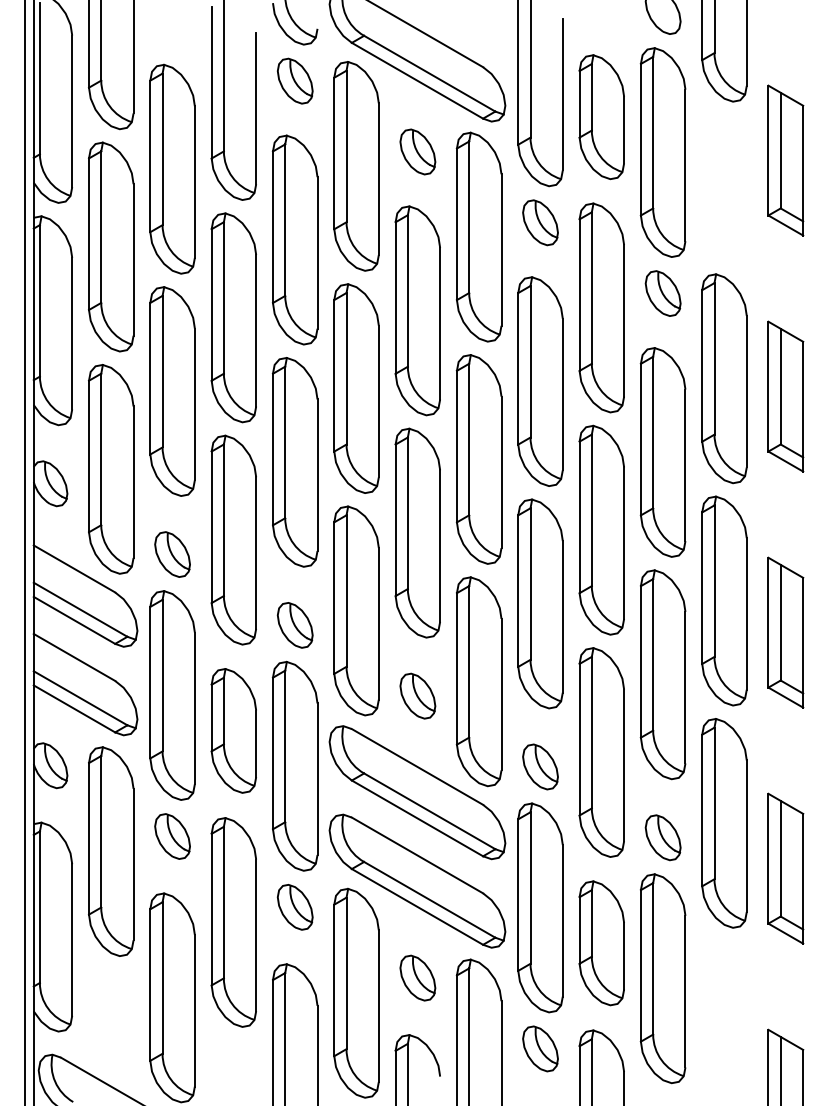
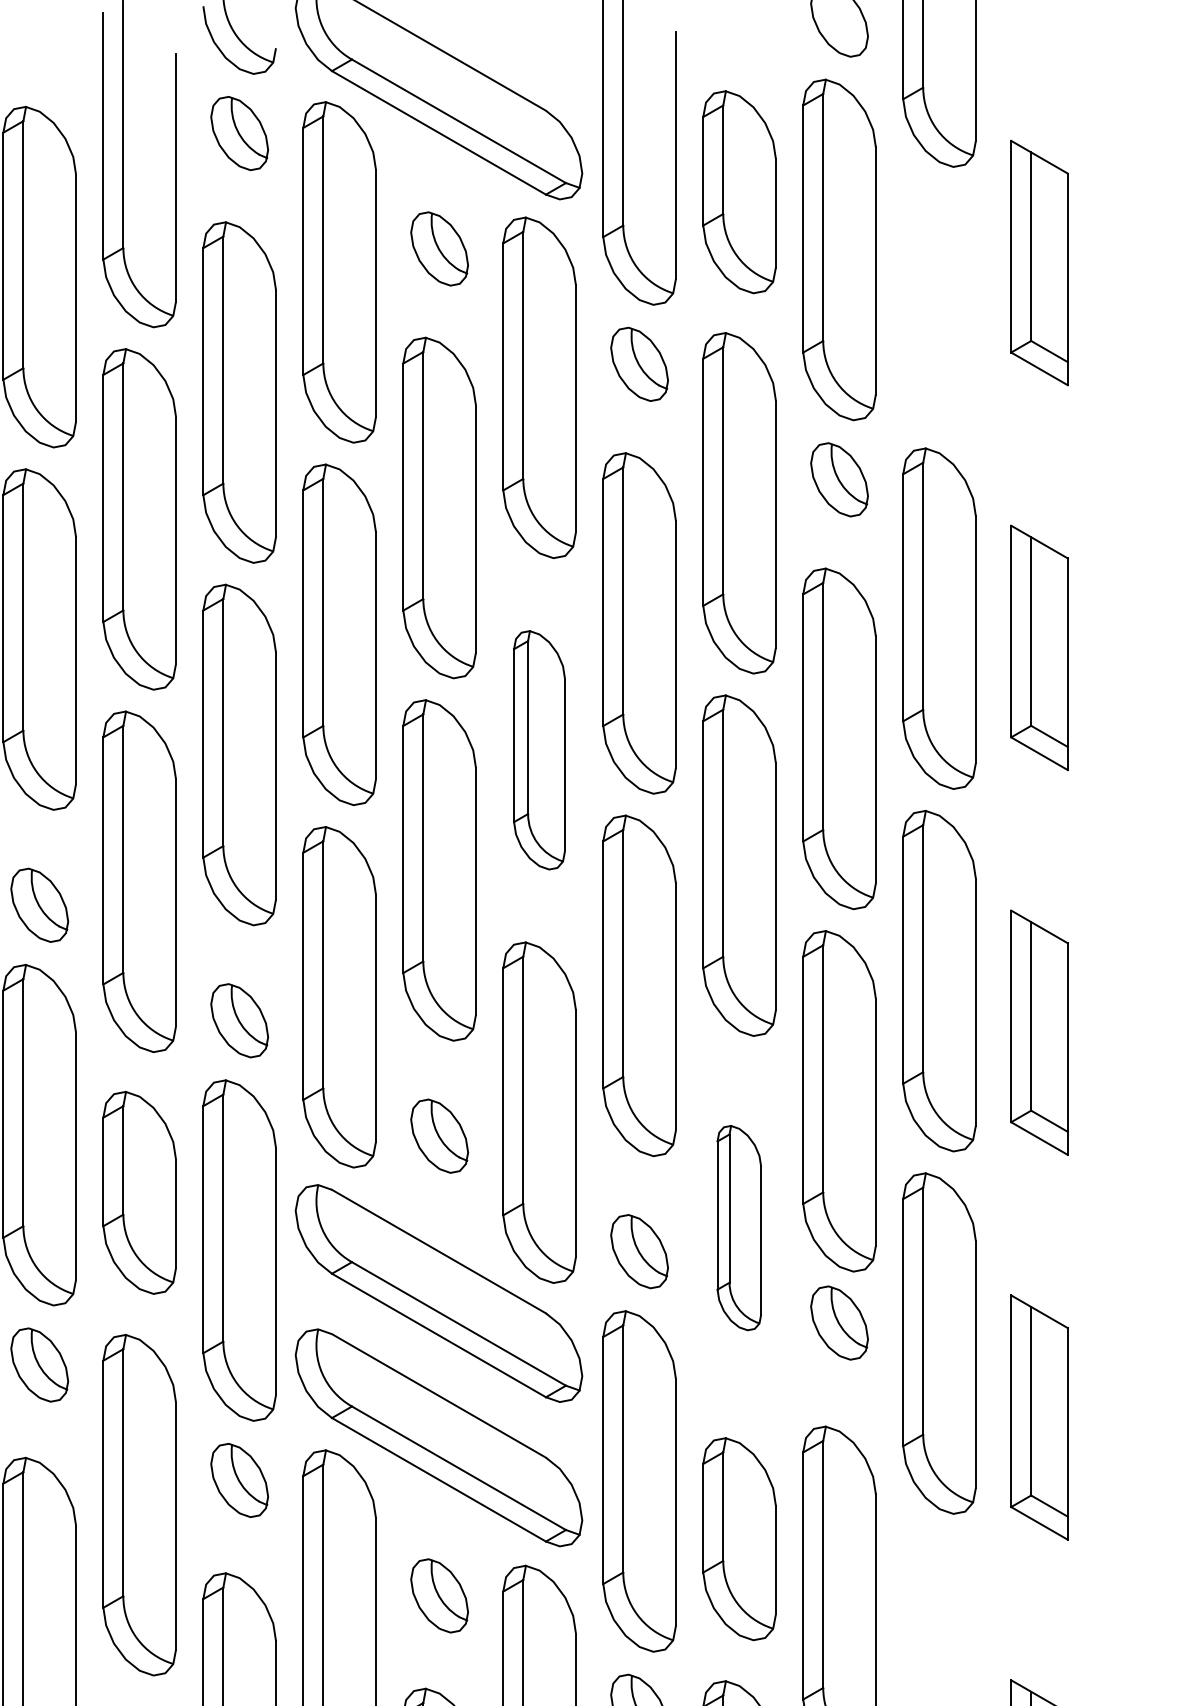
part: (478, 459) -> (538, 750), size x0.7
part: (601, 752) -> (738, 1228), size x0.6
part: (662, 837) -> (838, 1322), moved

